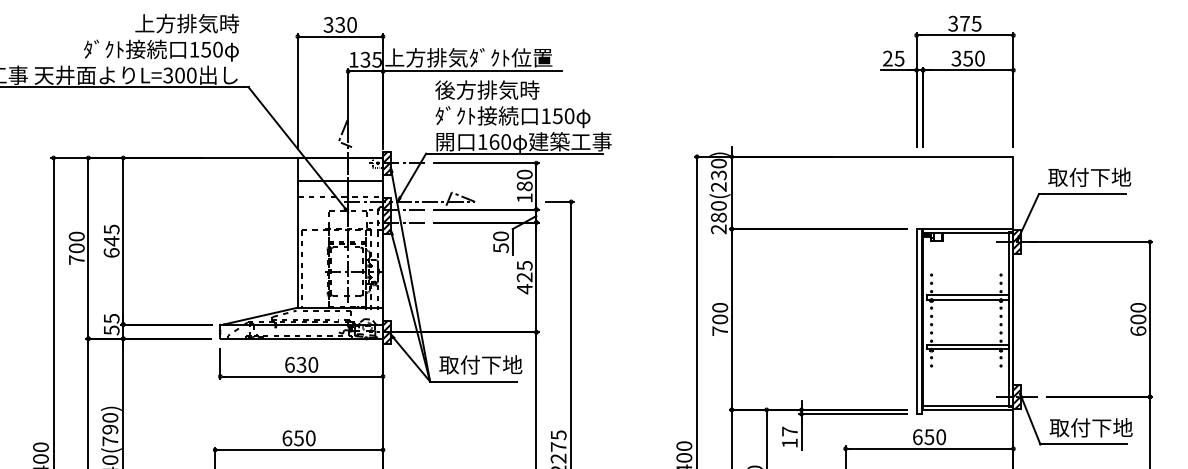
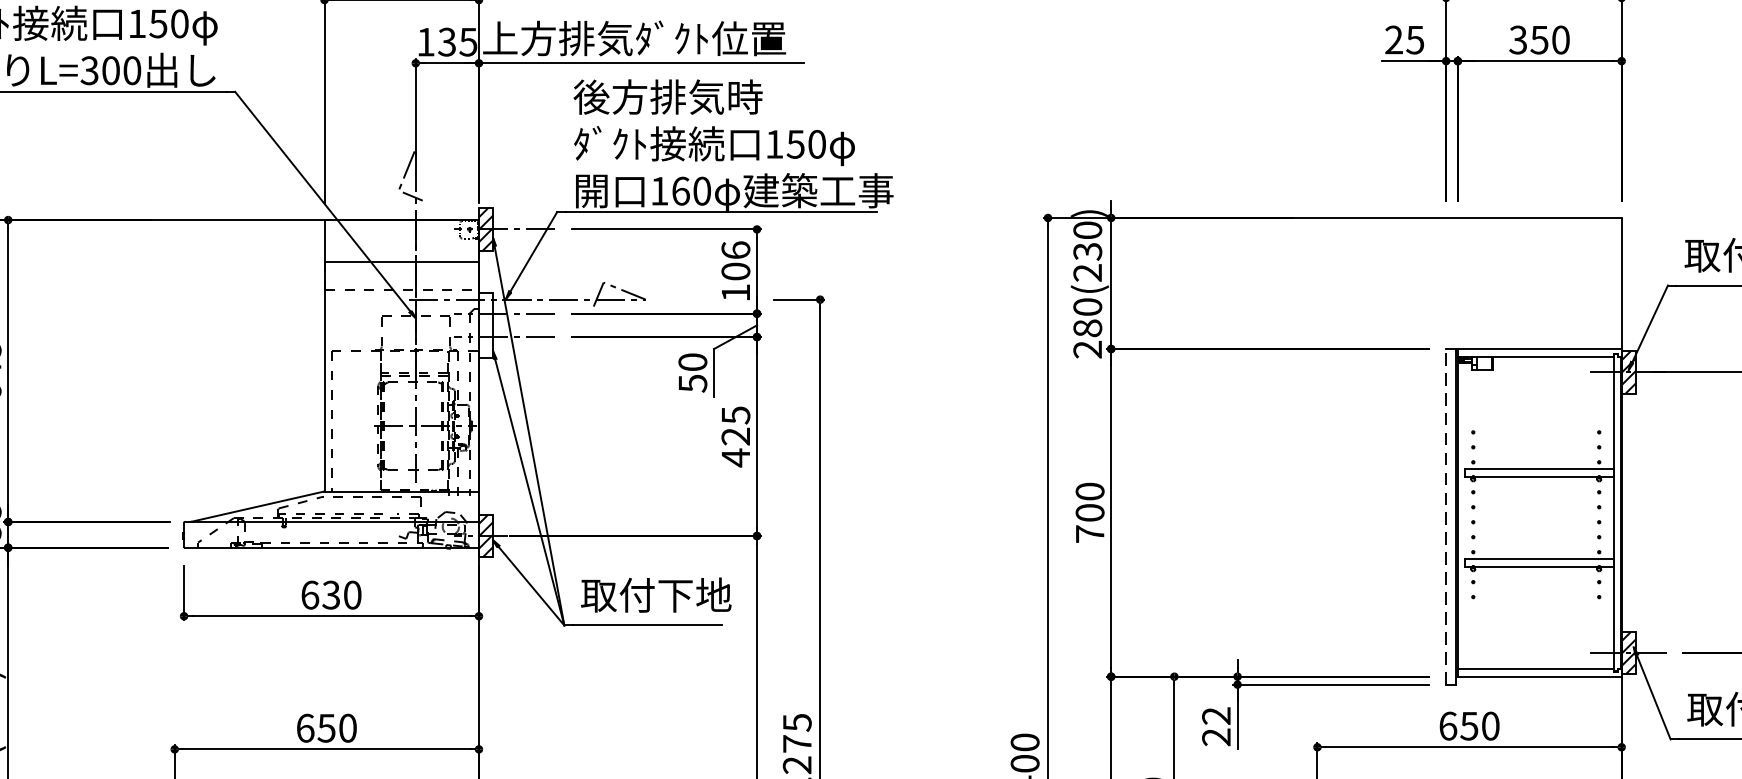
text: (524, 180) -> (735, 260), 180 -> 106
hatch: (386, 215) -> (485, 324), removed
line: (916, 321) -> (1445, 516), solid -> dashed
text: (789, 437) -> (1215, 726), 17 -> 22

